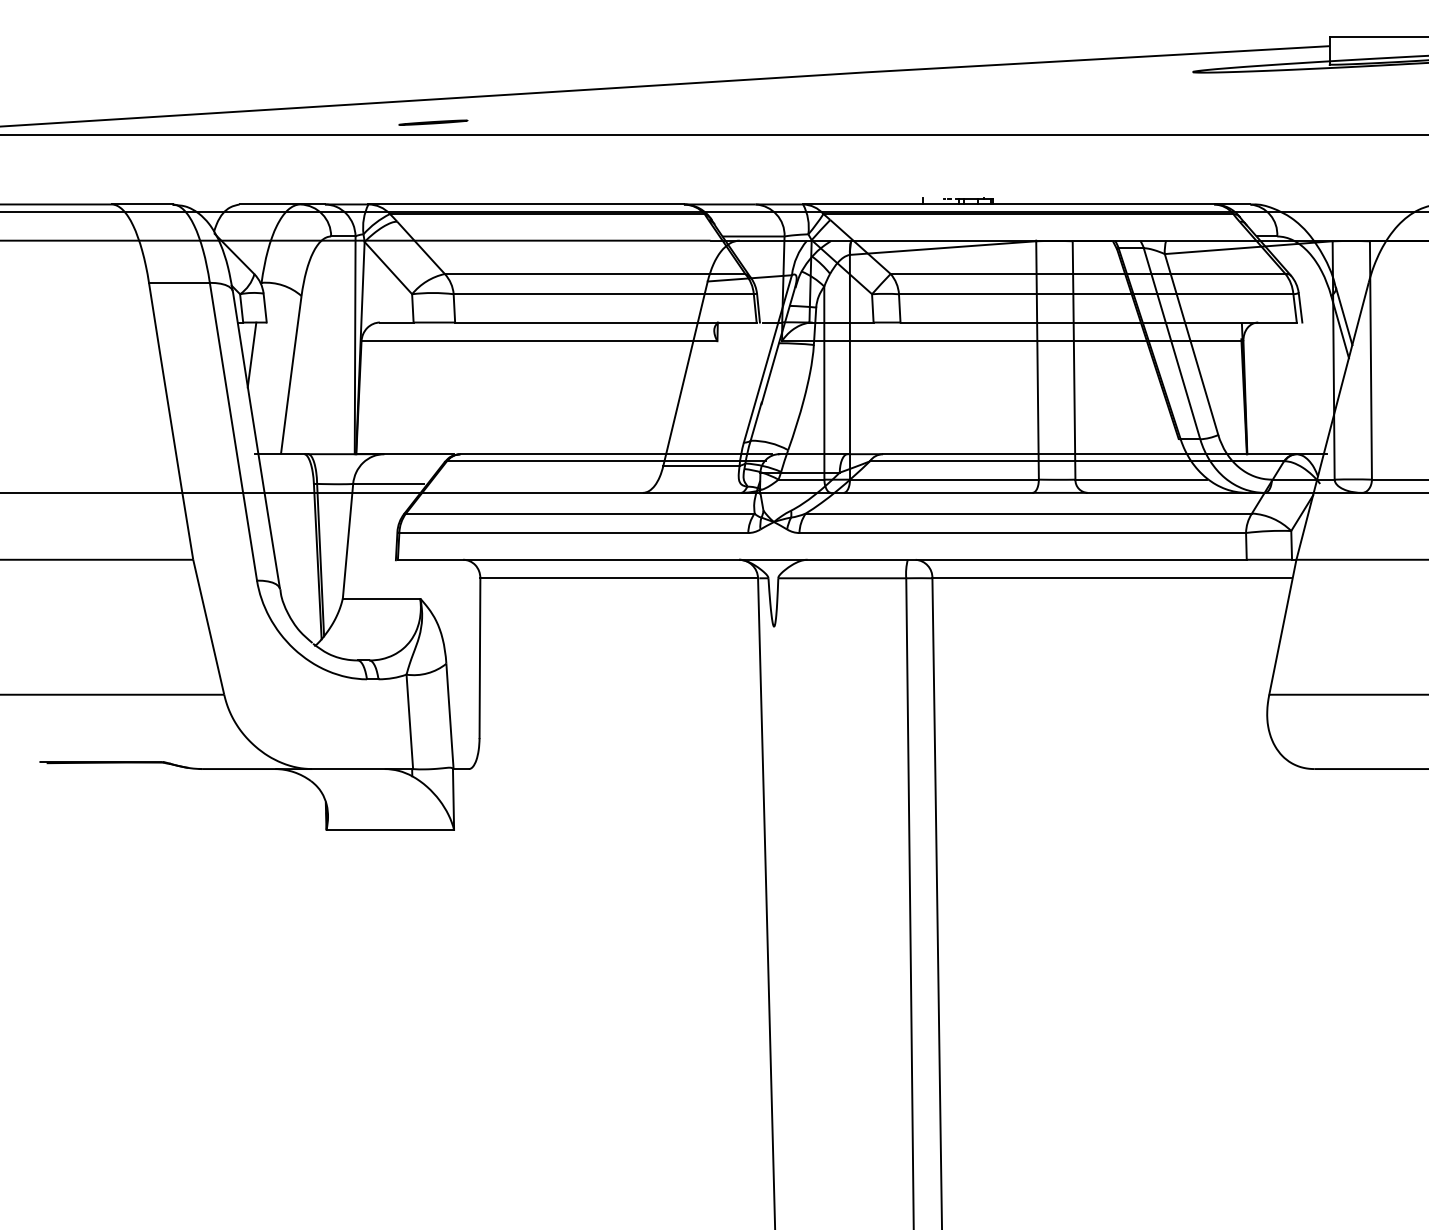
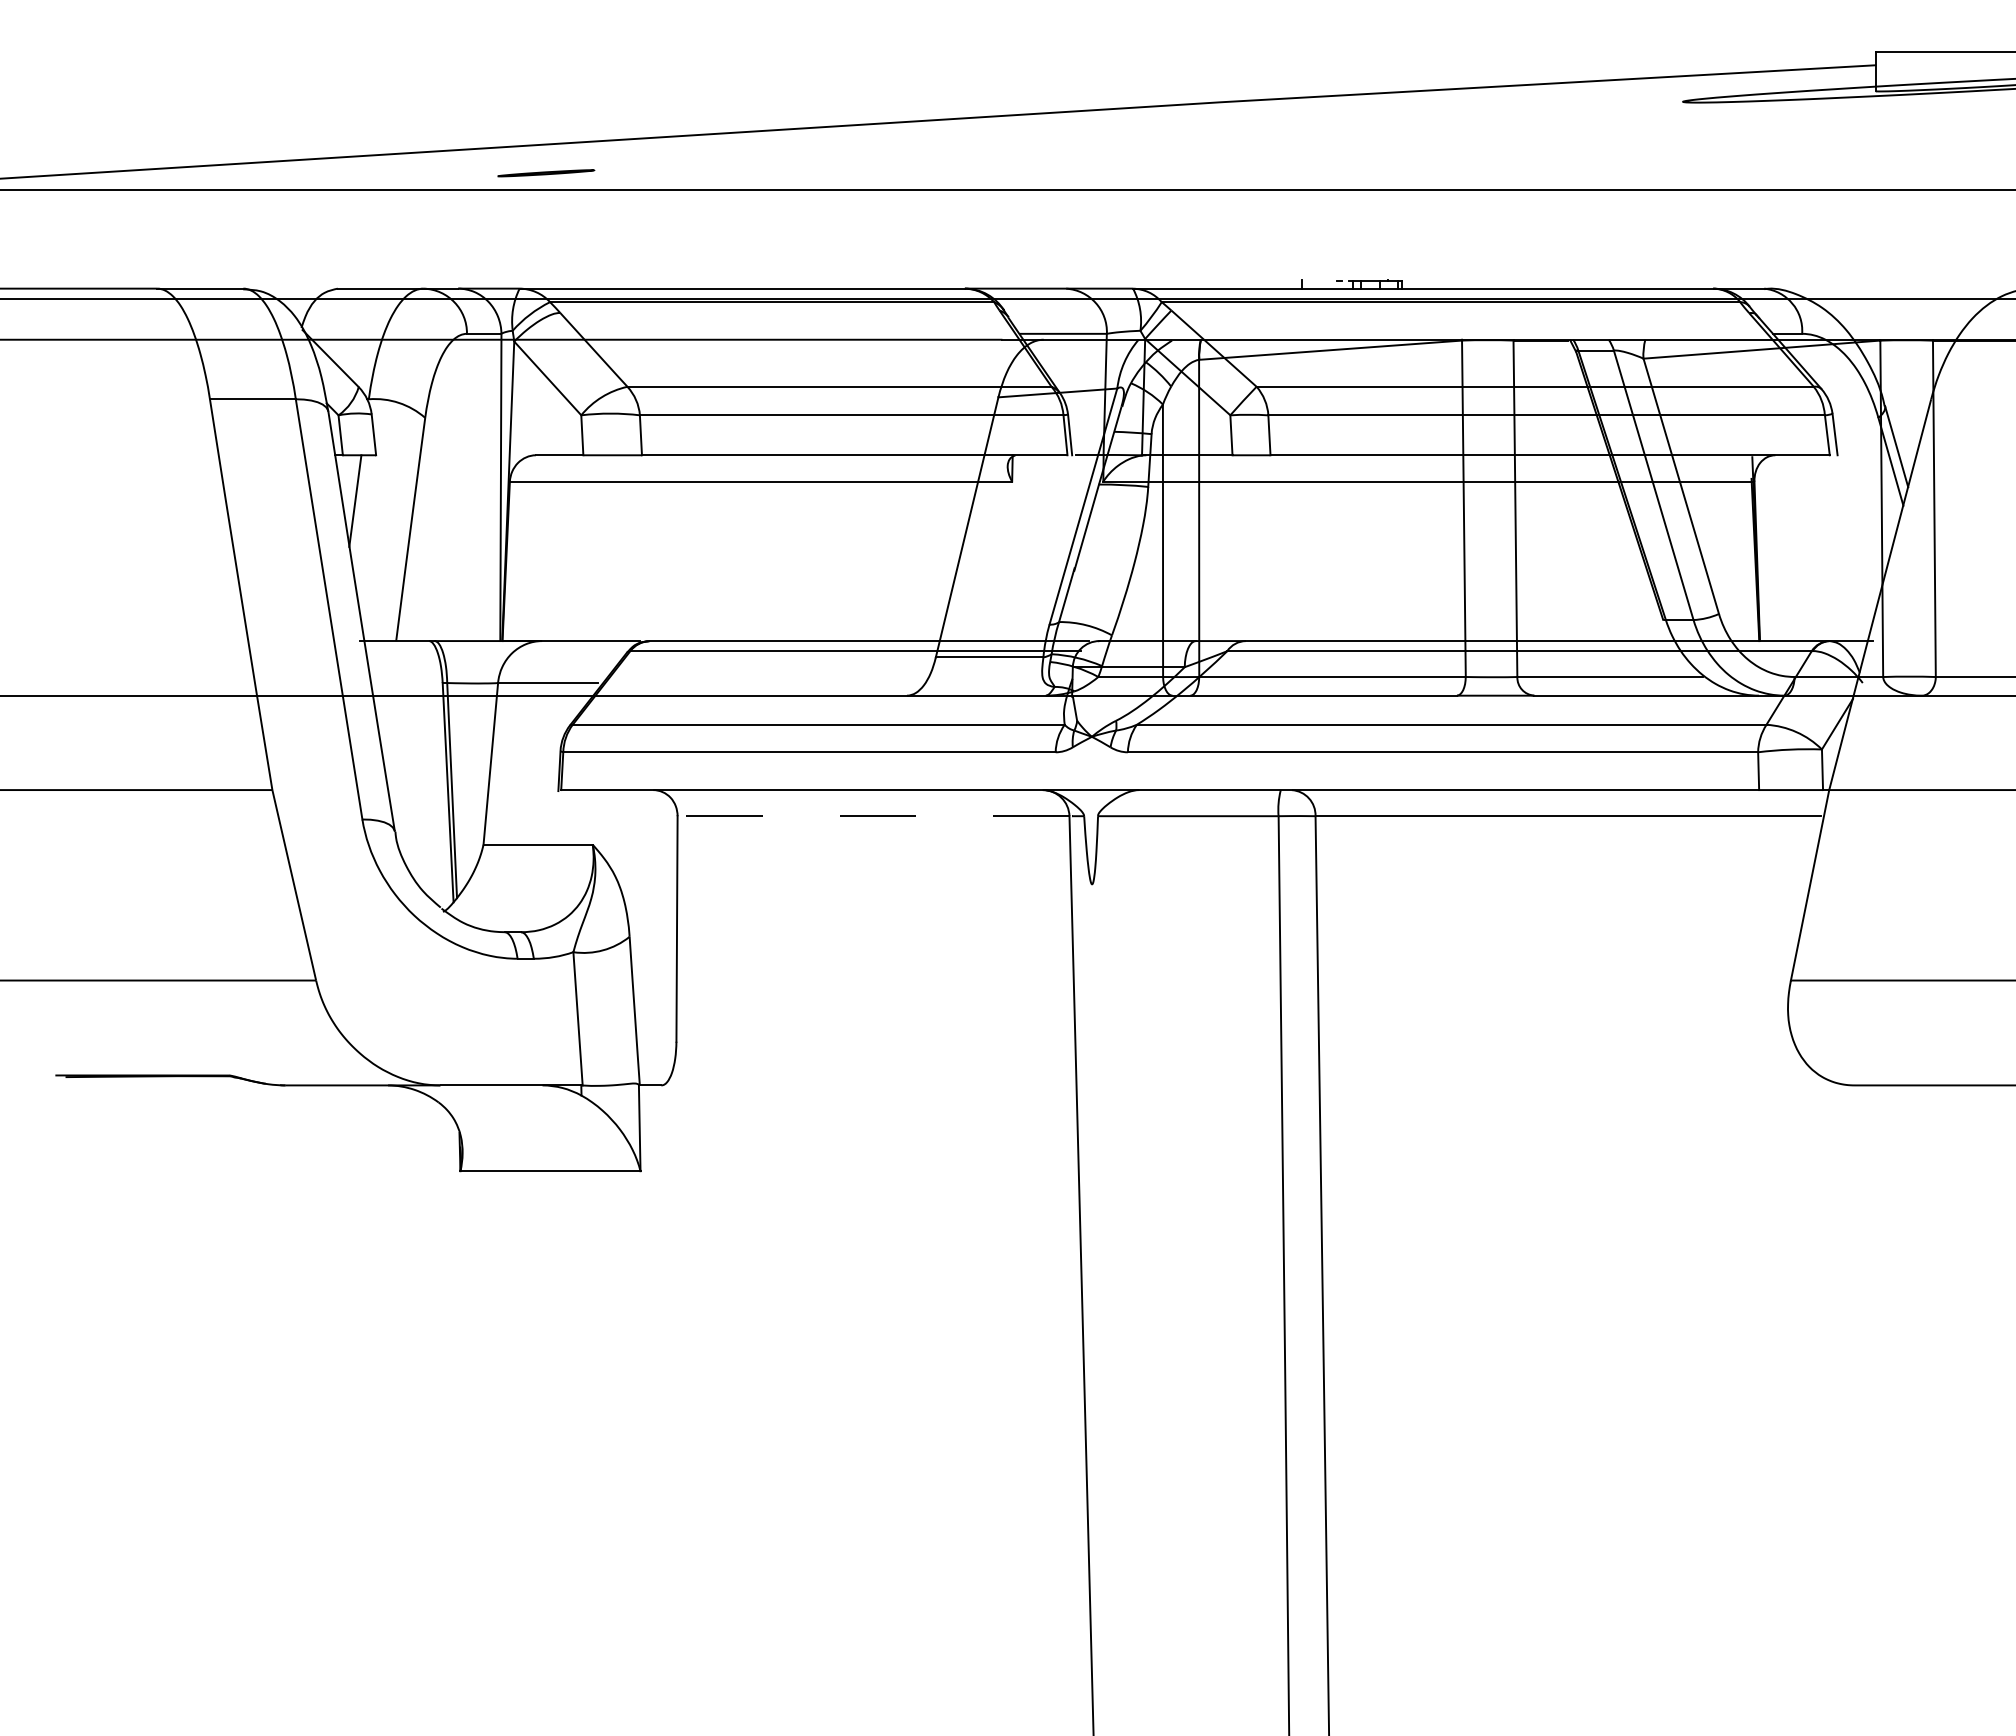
part: (433, 122) -> (546, 173), moved
line: (619, 578) -> (873, 816), solid -> dashed

